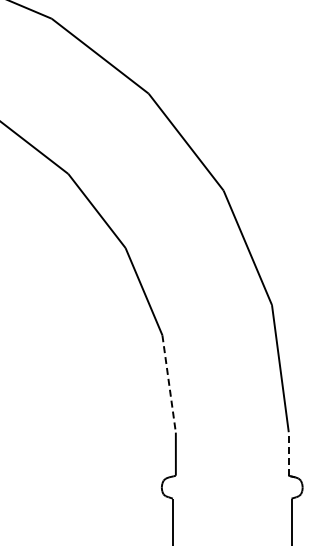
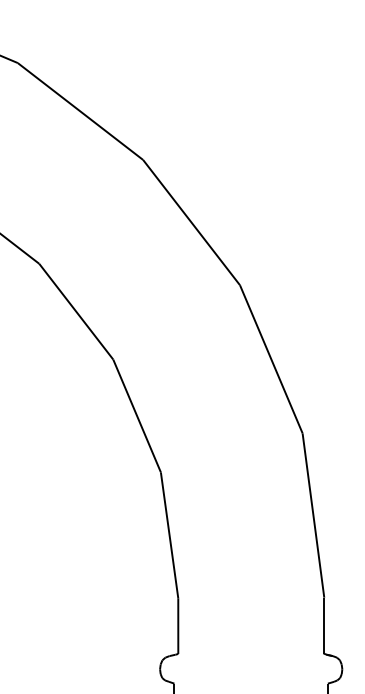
line: (169, 384) -> (170, 536), dashed -> solid
line: (288, 453) -> (323, 625), dashed -> solid

